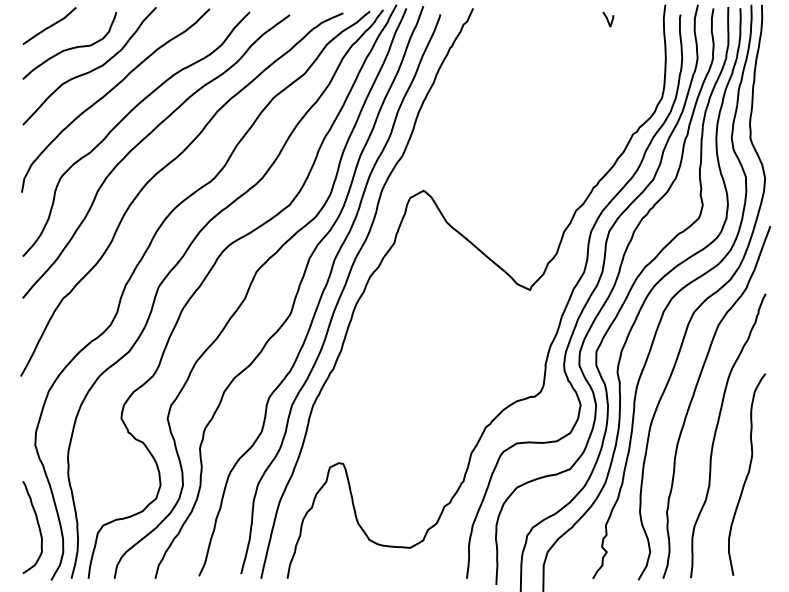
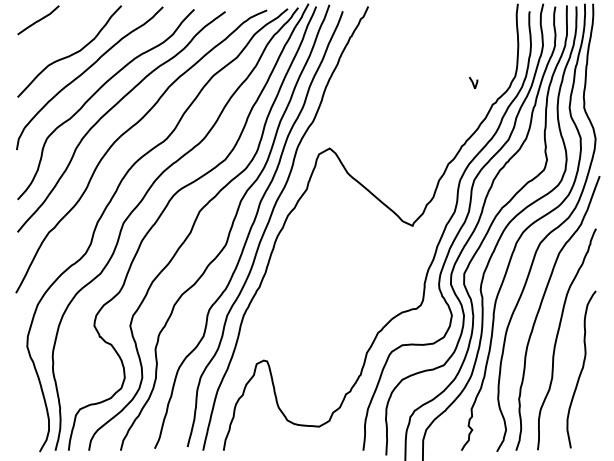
line: (608, 19) -> (473, 82), moved
curve: (70, 47) -> (54, 36), removed
curve: (37, 525) -> (29, 409), removed

